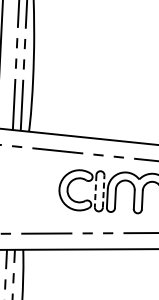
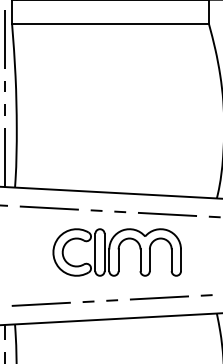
line: (95, 191) -> (95, 252), dashed -> solid
line: (103, 191) -> (104, 252), dashed -> solid

